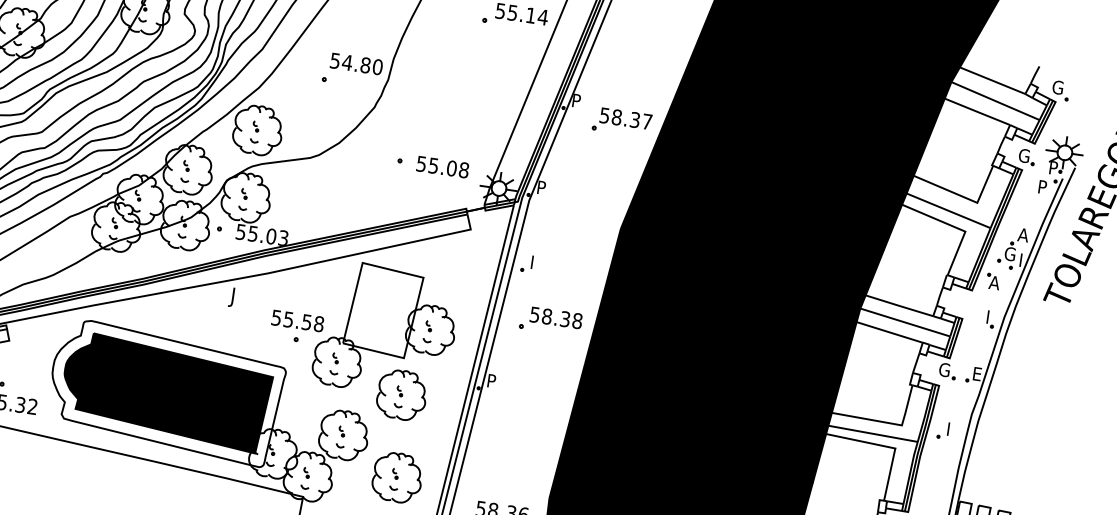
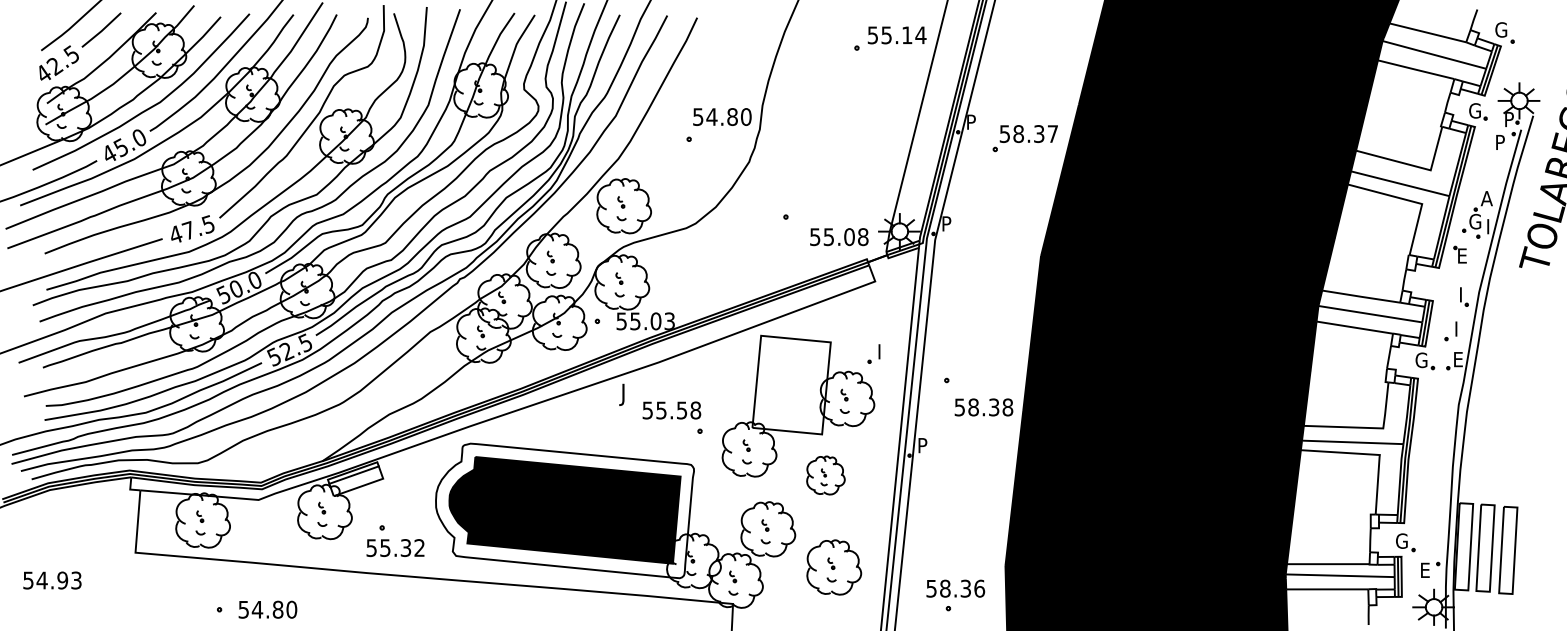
text: (442, 167) -> (839, 237), moved
part: (526, 263) -> (873, 353), moved
text: (994, 282) -> (1462, 255), A -> E
text: (555, 317) -> (983, 407), moved
text: (297, 321) -> (671, 410), moved
part: (401, 395) -> (825, 475), size x0.7
part: (943, 430) -> (1450, 331), moved

